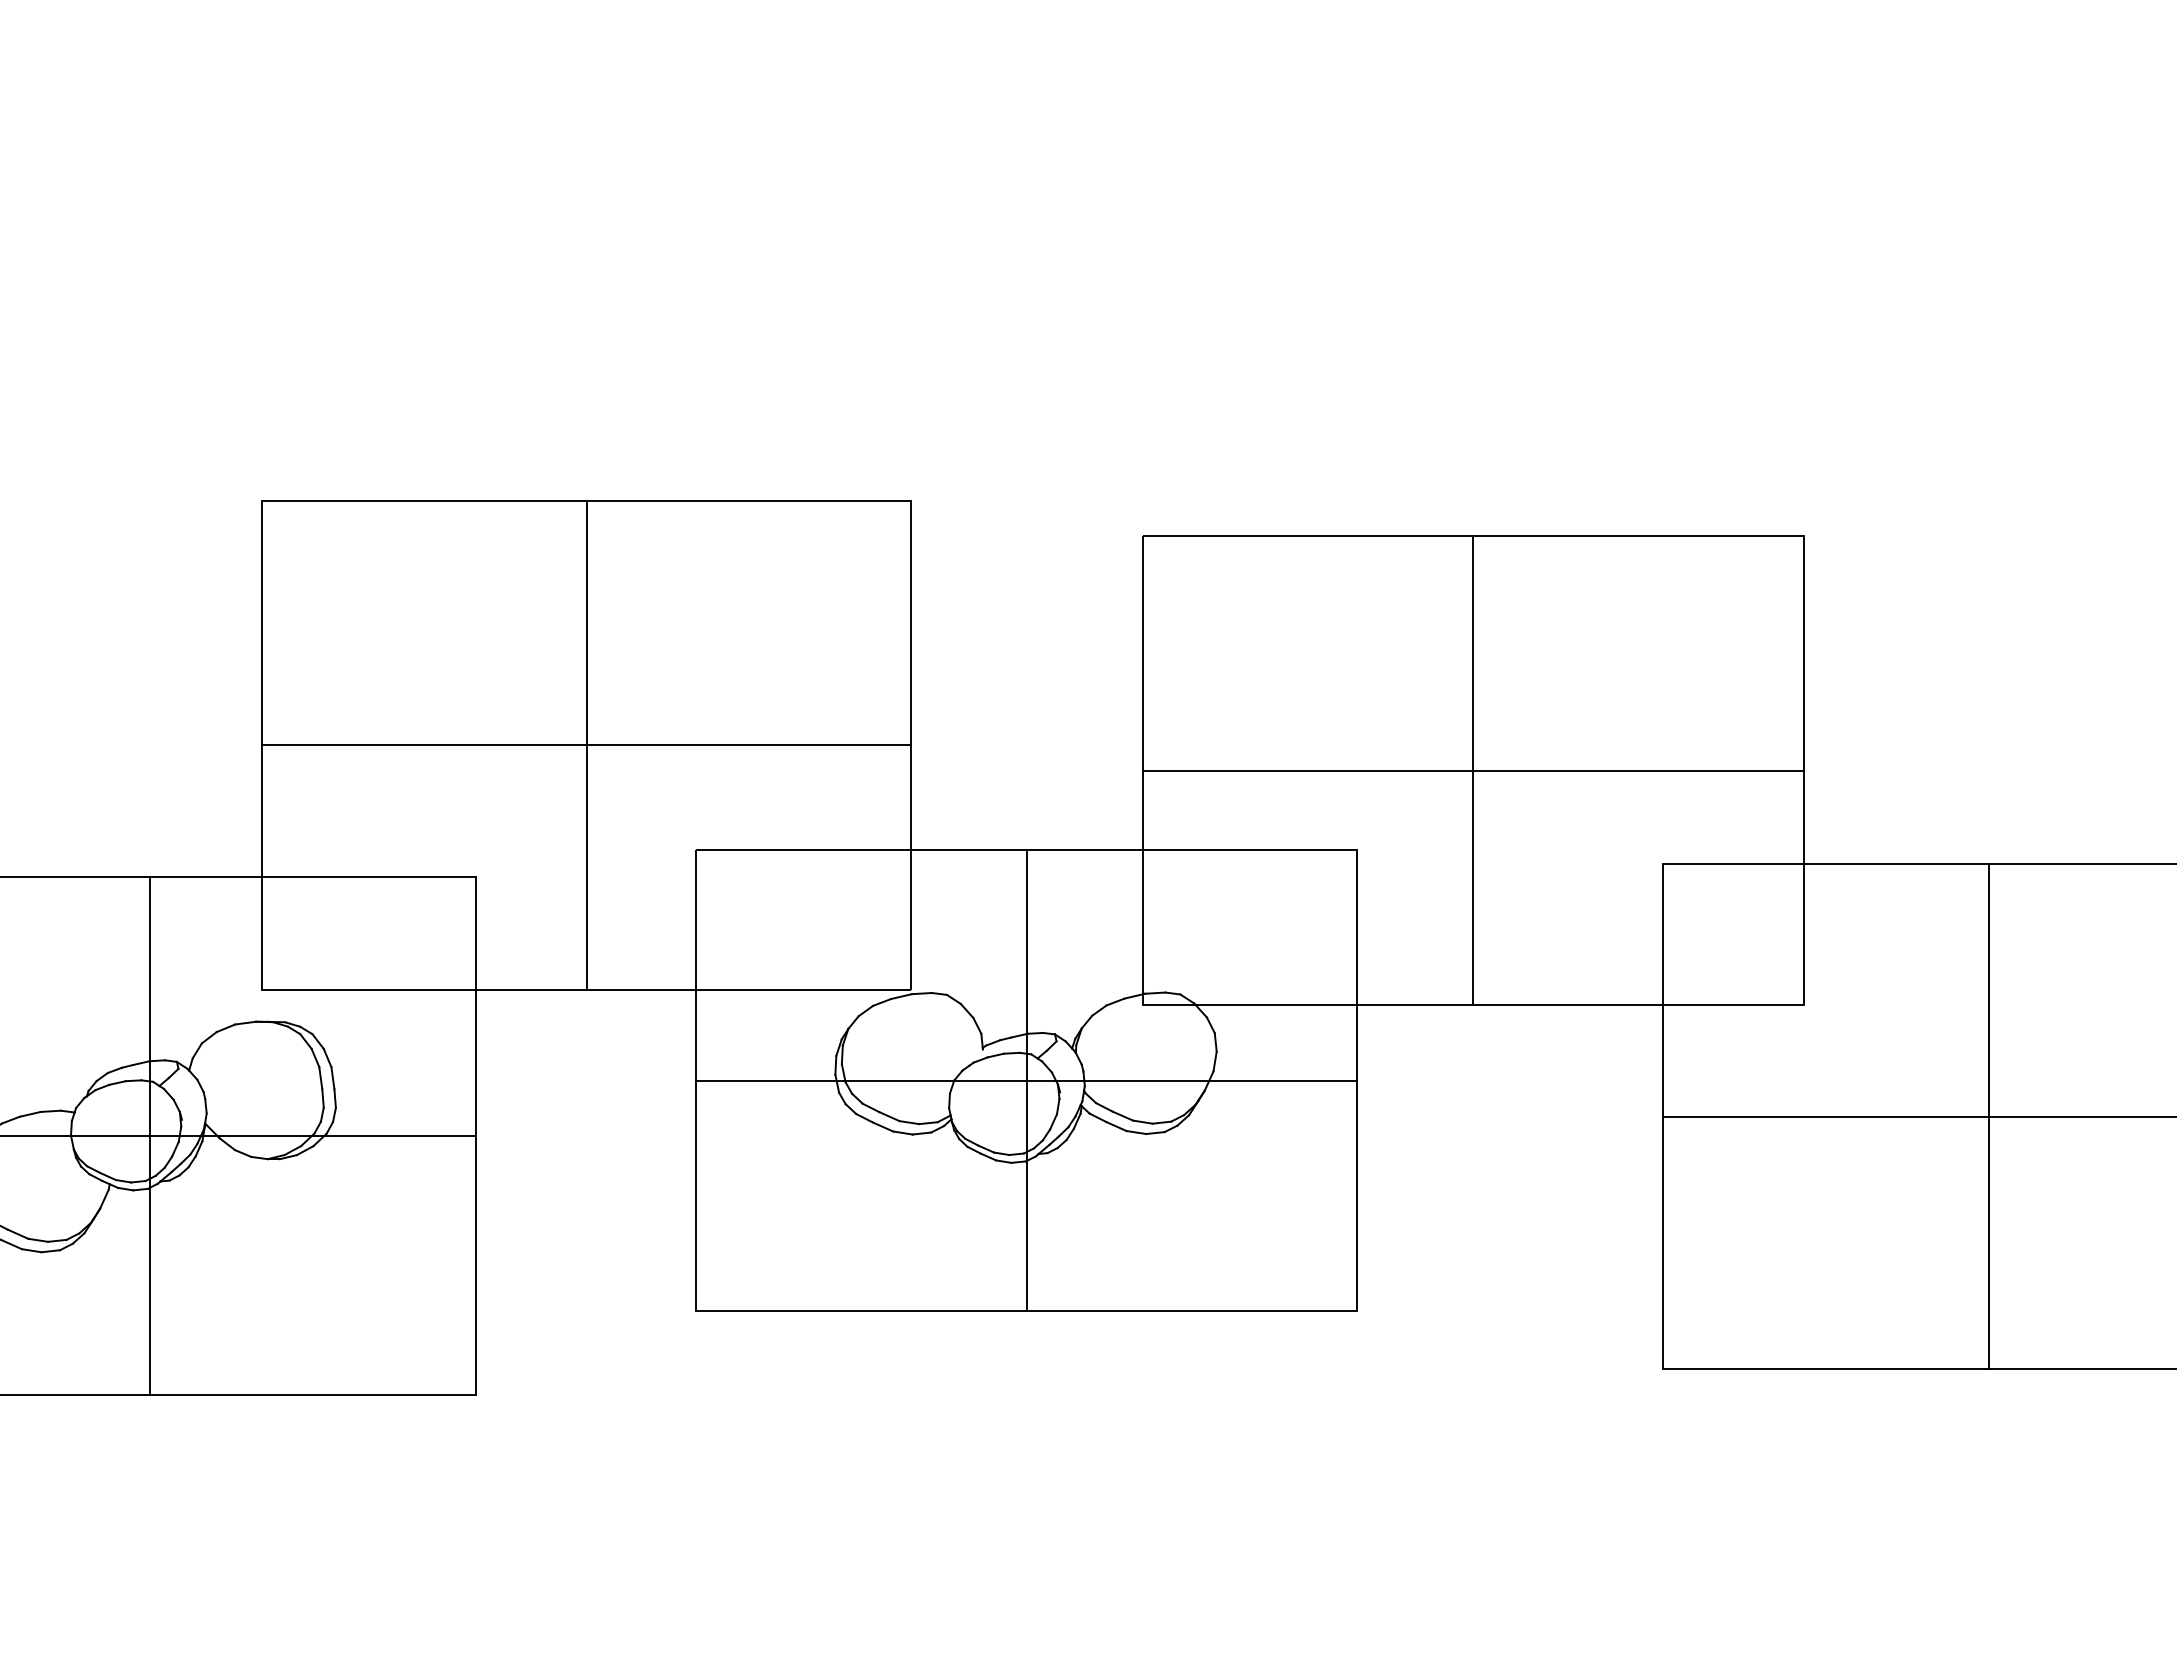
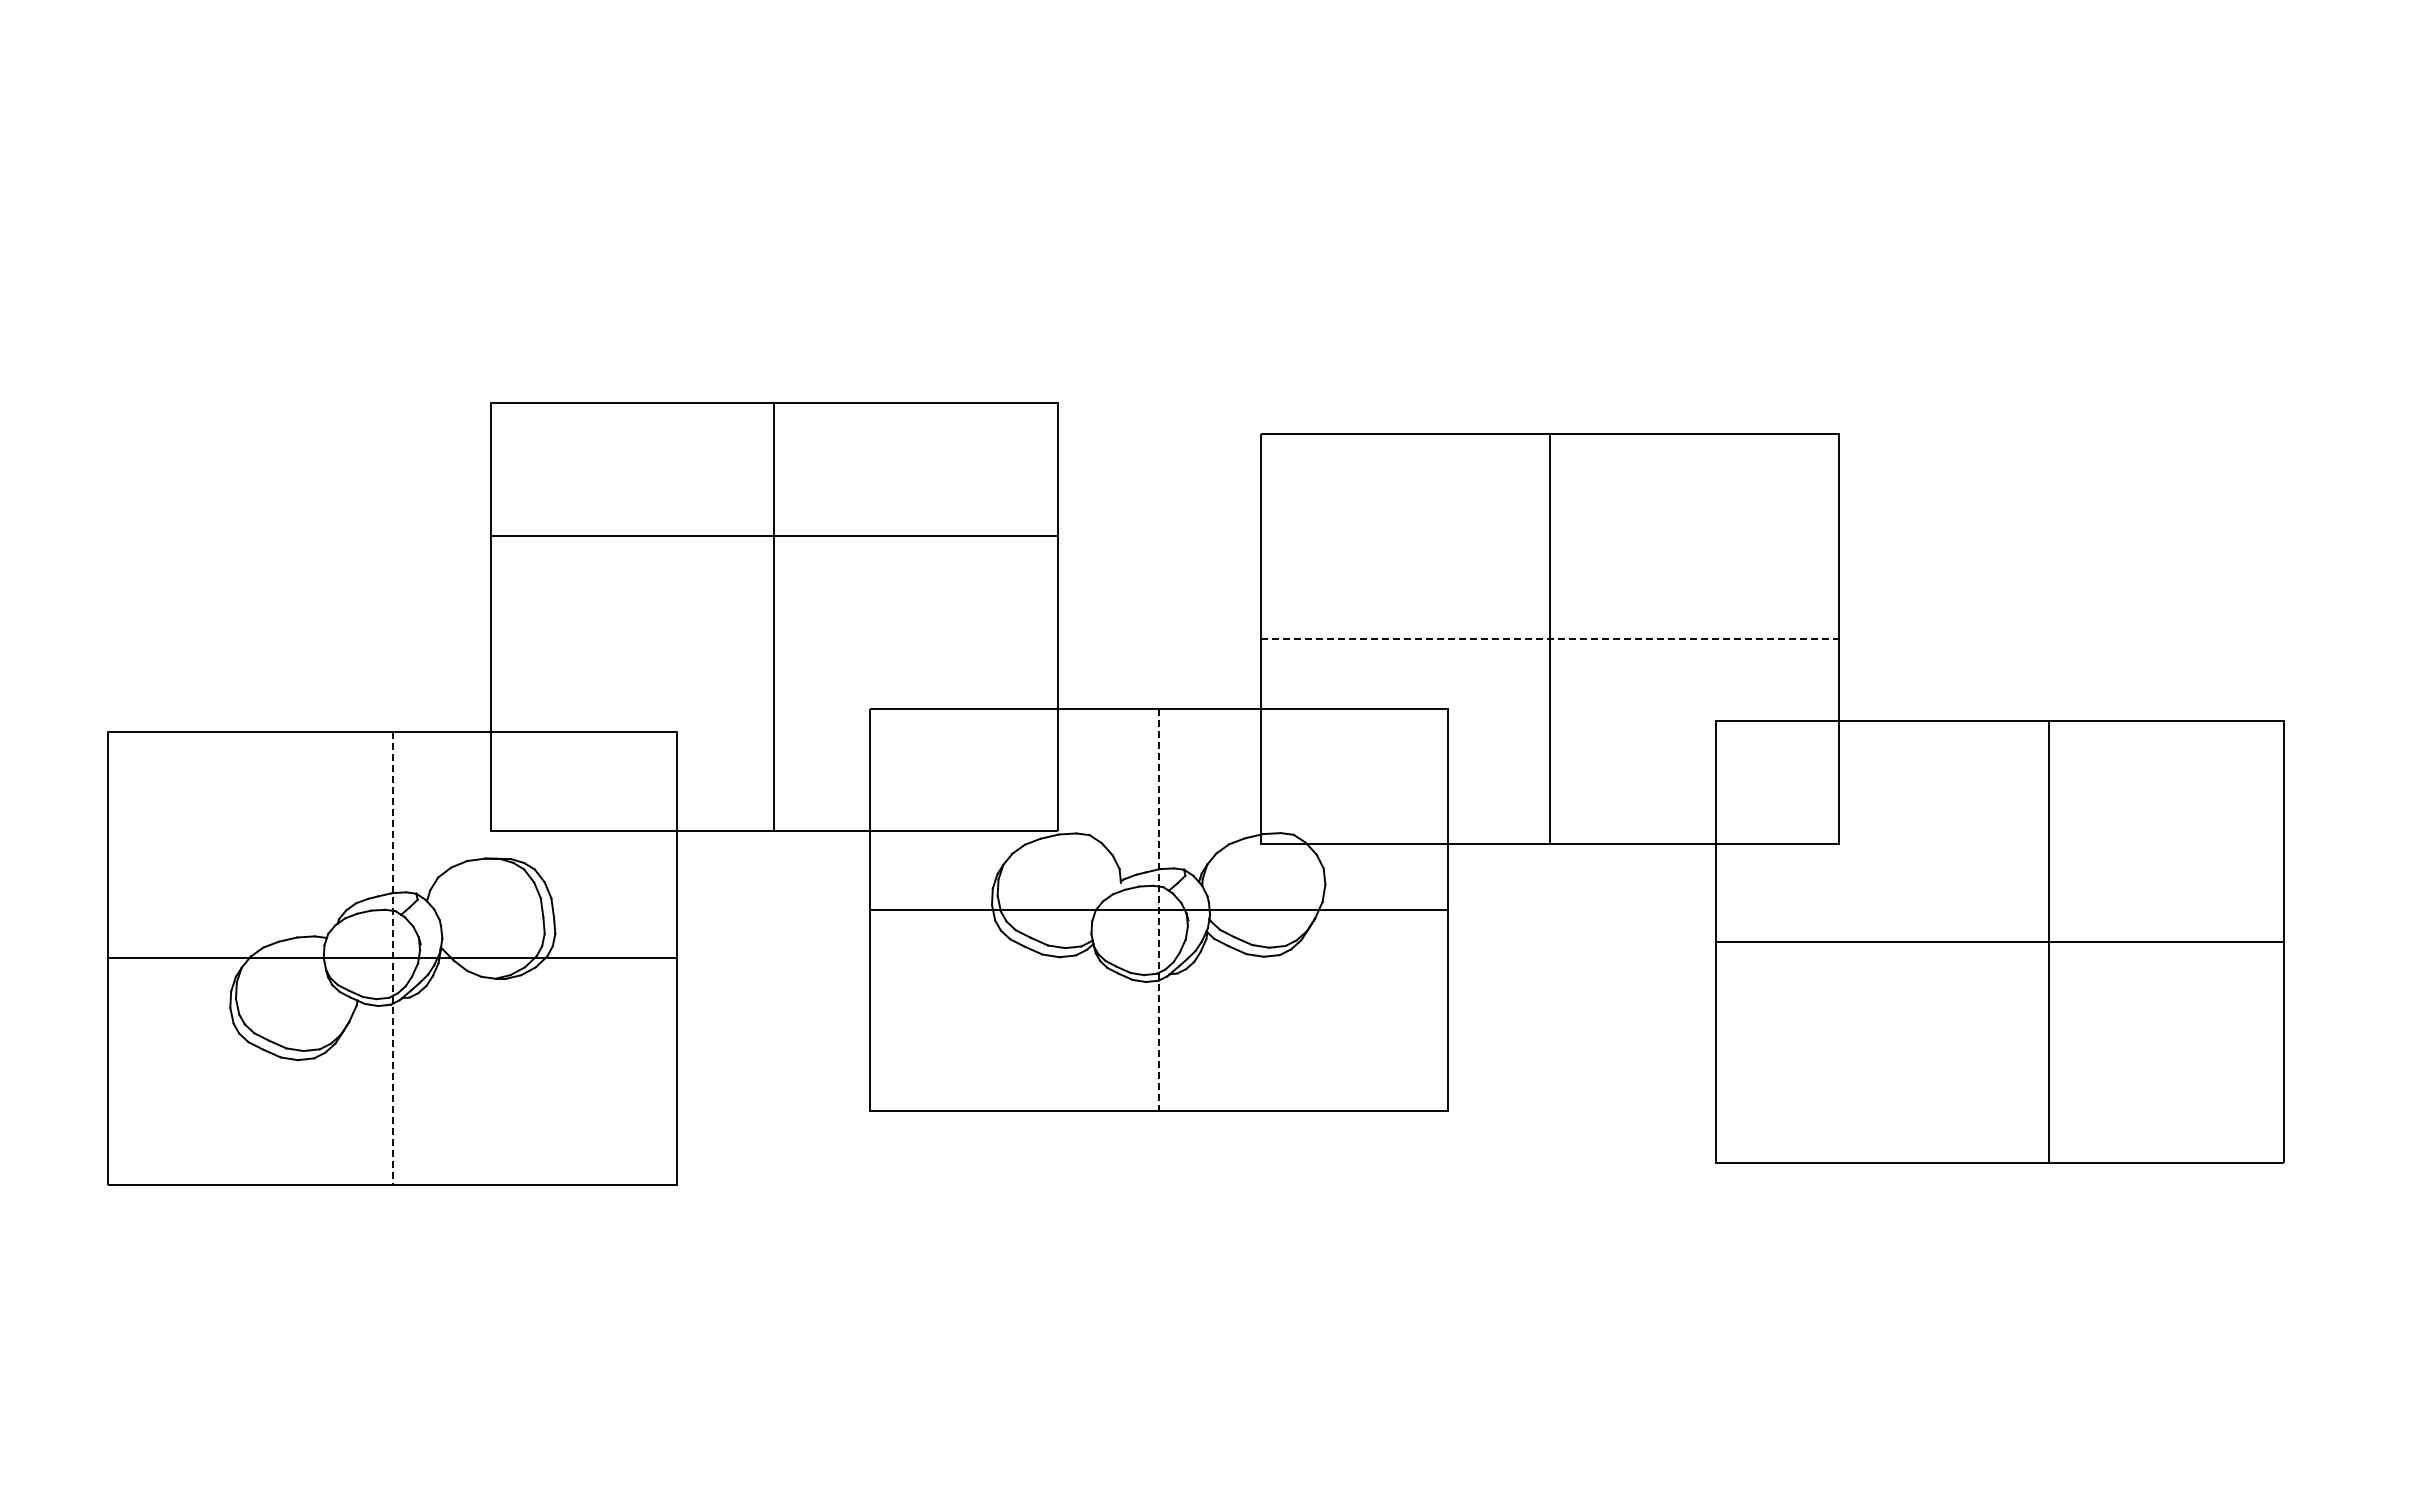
line: (586, 745) -> (774, 536), moved
line: (1473, 771) -> (1549, 639), solid -> dashed
line: (1026, 1081) -> (1159, 910), solid -> dashed
line: (1988, 1116) -> (2049, 941), moved
line: (149, 1137) -> (392, 959), solid -> dashed

